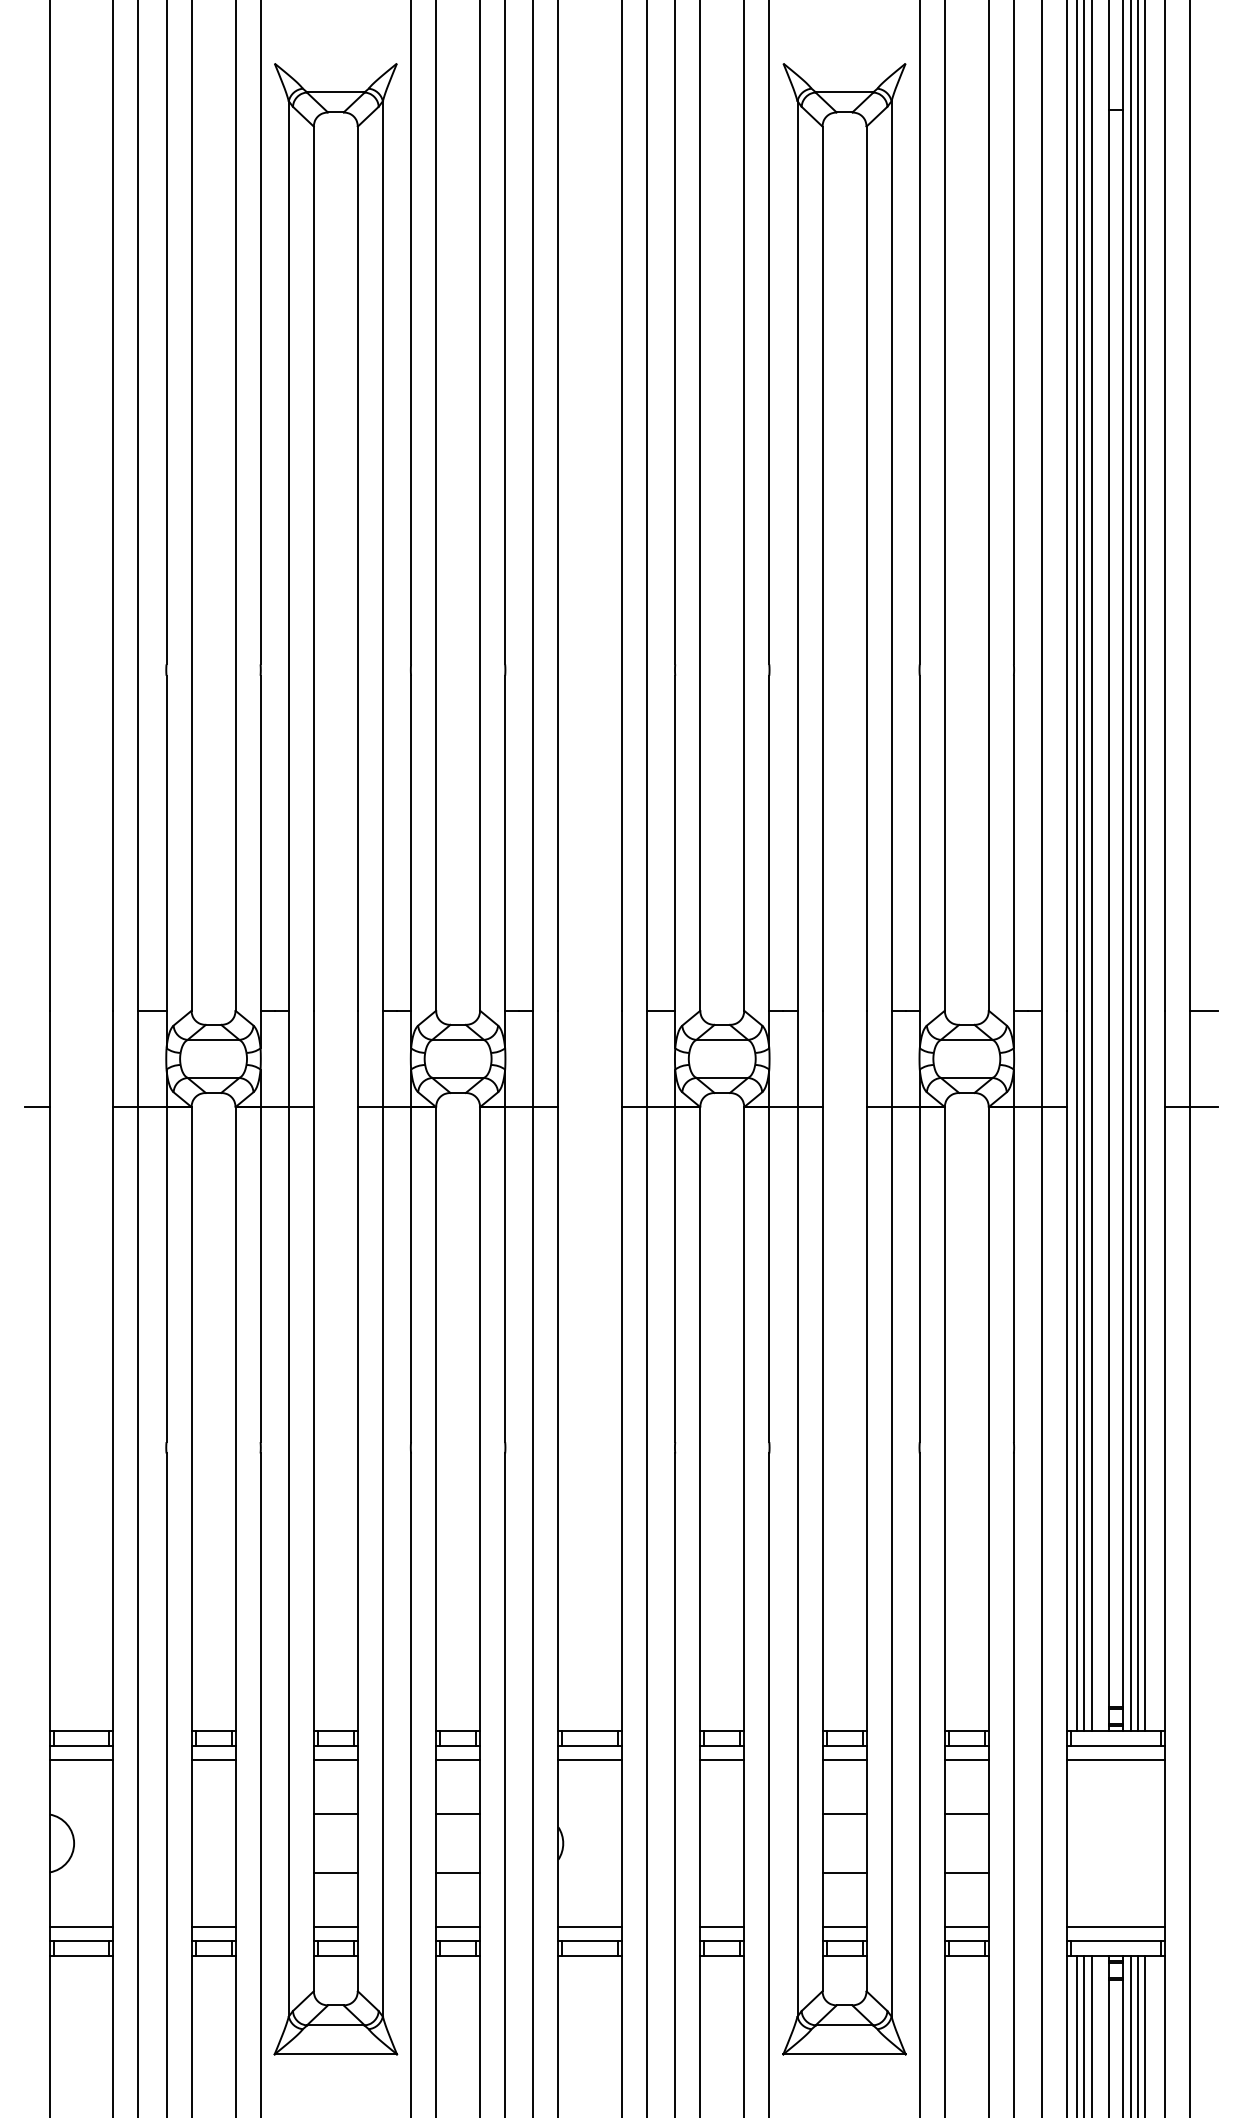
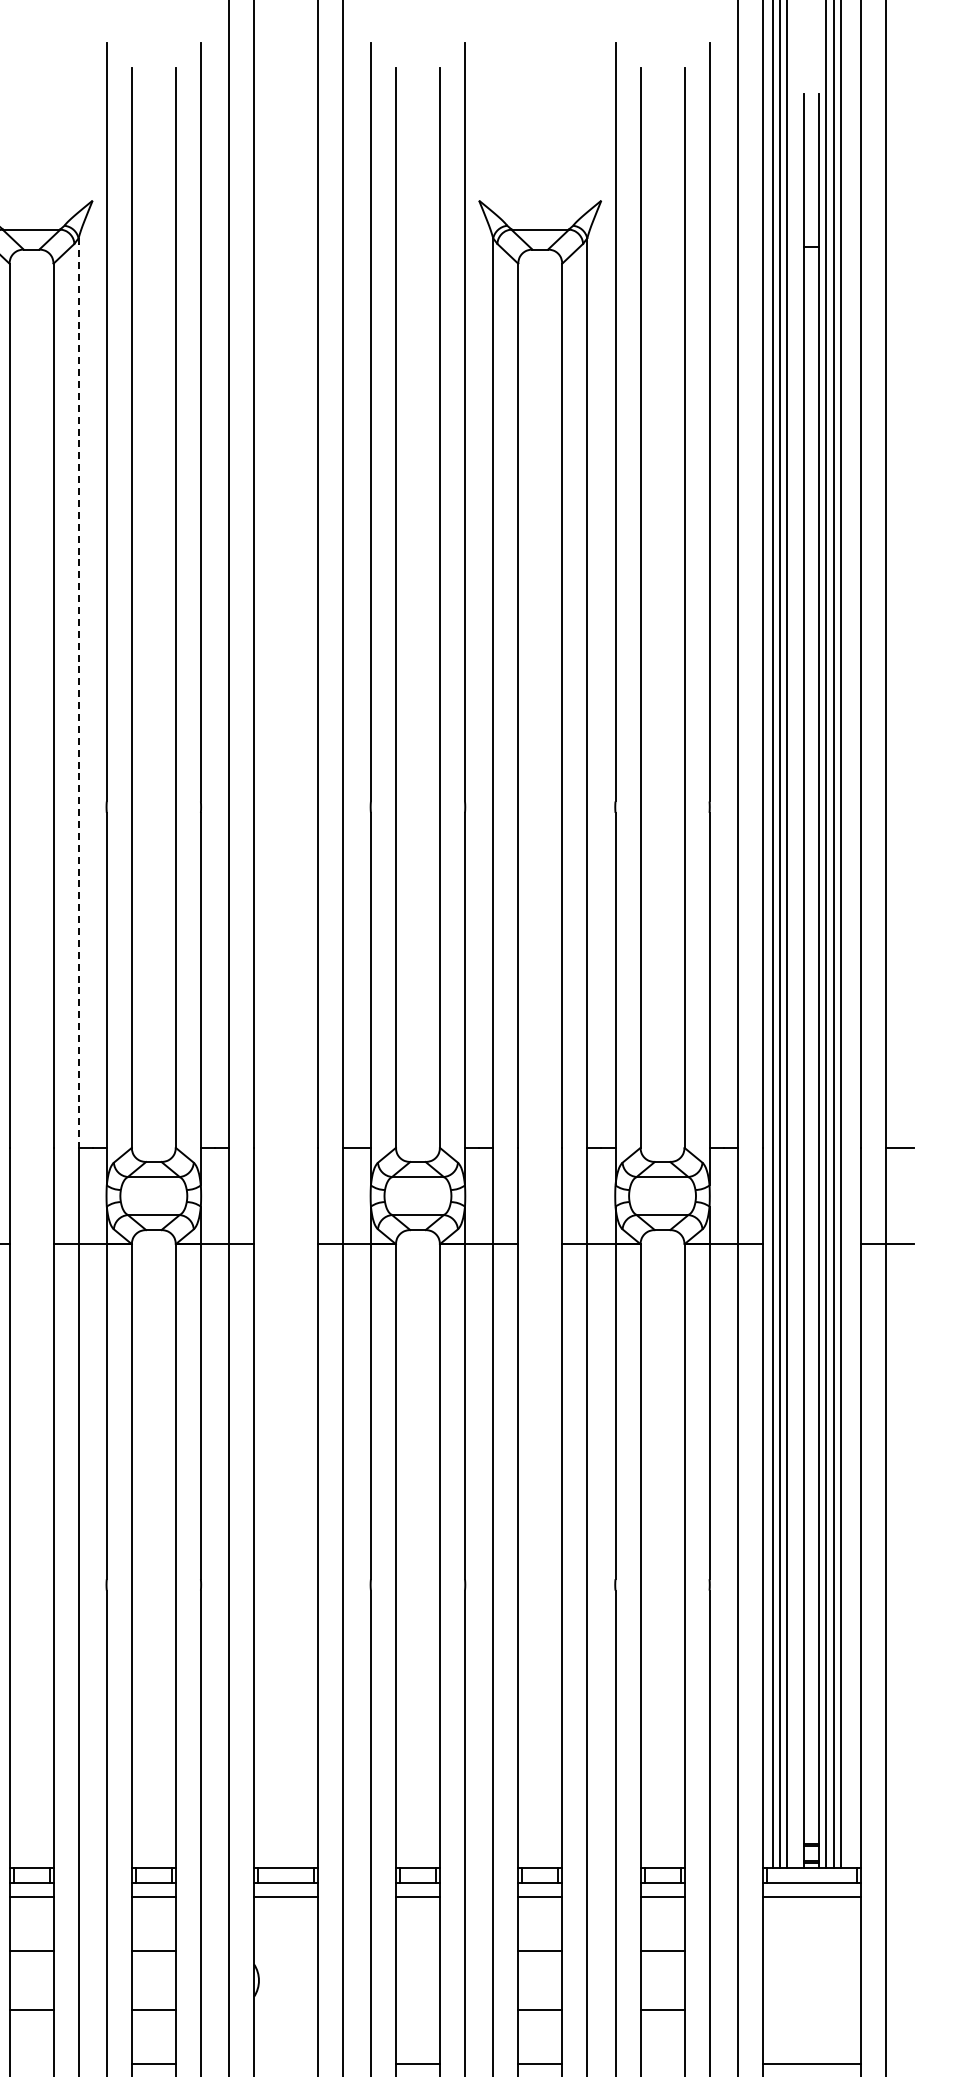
line: (382, 556) -> (78, 693), solid -> dashed
line: (335, 1926) -> (31, 2063), removed
line: (589, 1926) -> (285, 2063), removed
line: (966, 1926) -> (662, 2063), removed

